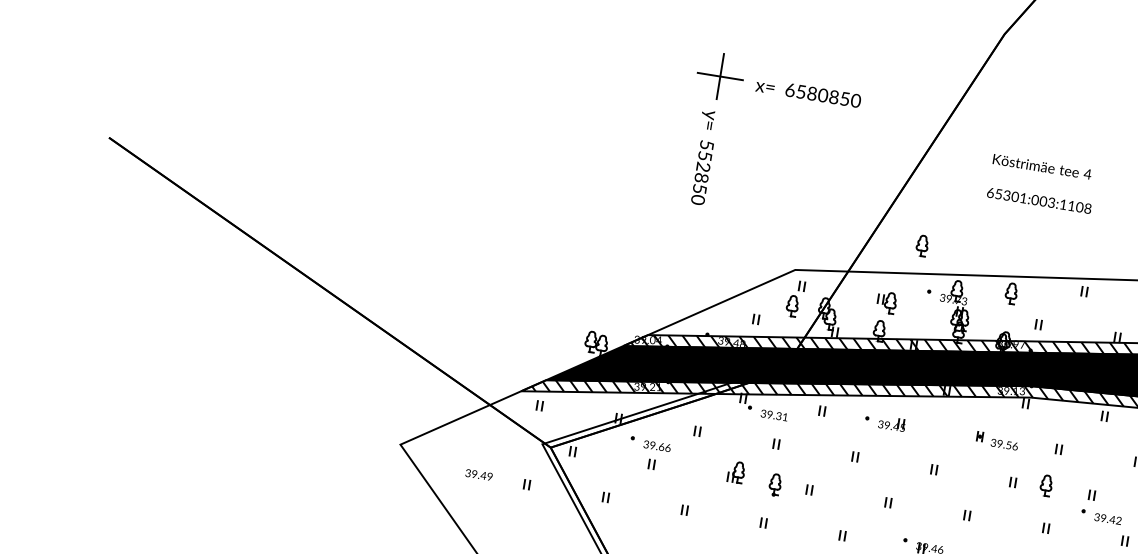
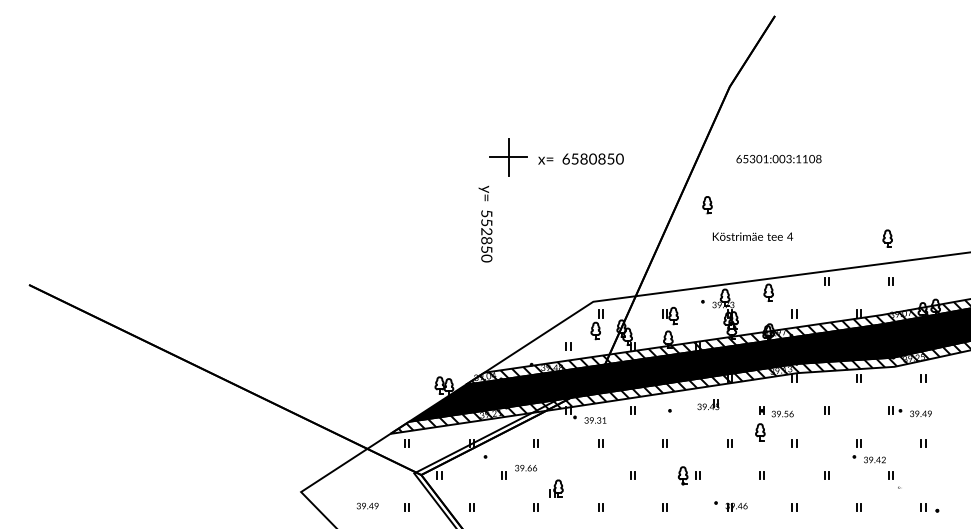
text: (703, 156) -> (485, 223), moved
text: (1041, 166) -> (752, 236), moved
text: (1038, 201) -> (778, 159), moved
part: (922, 246) -> (707, 205), moved
part: (892, 423) -> (708, 404), moved
text: (657, 446) -> (526, 468), moved
part: (736, 472) -> (556, 488), moved
part: (774, 484) -> (682, 475), moved
part: (1046, 485) -> (760, 432), moved

